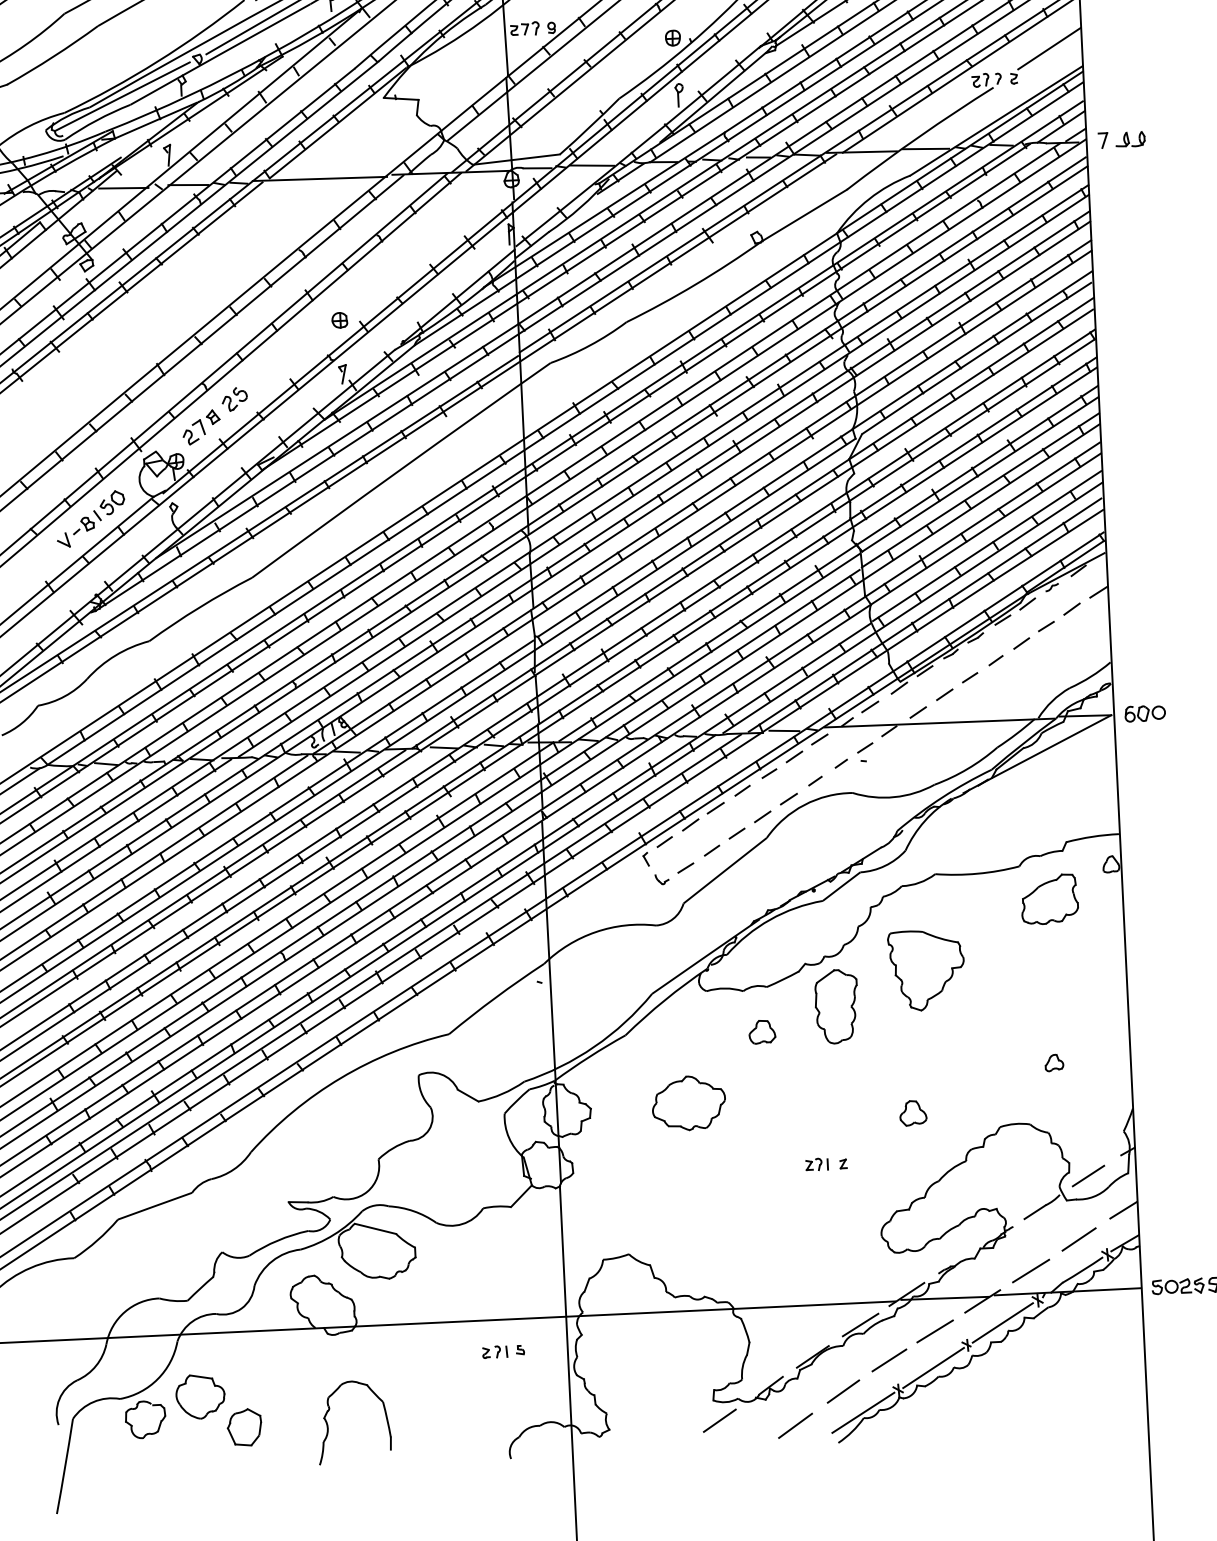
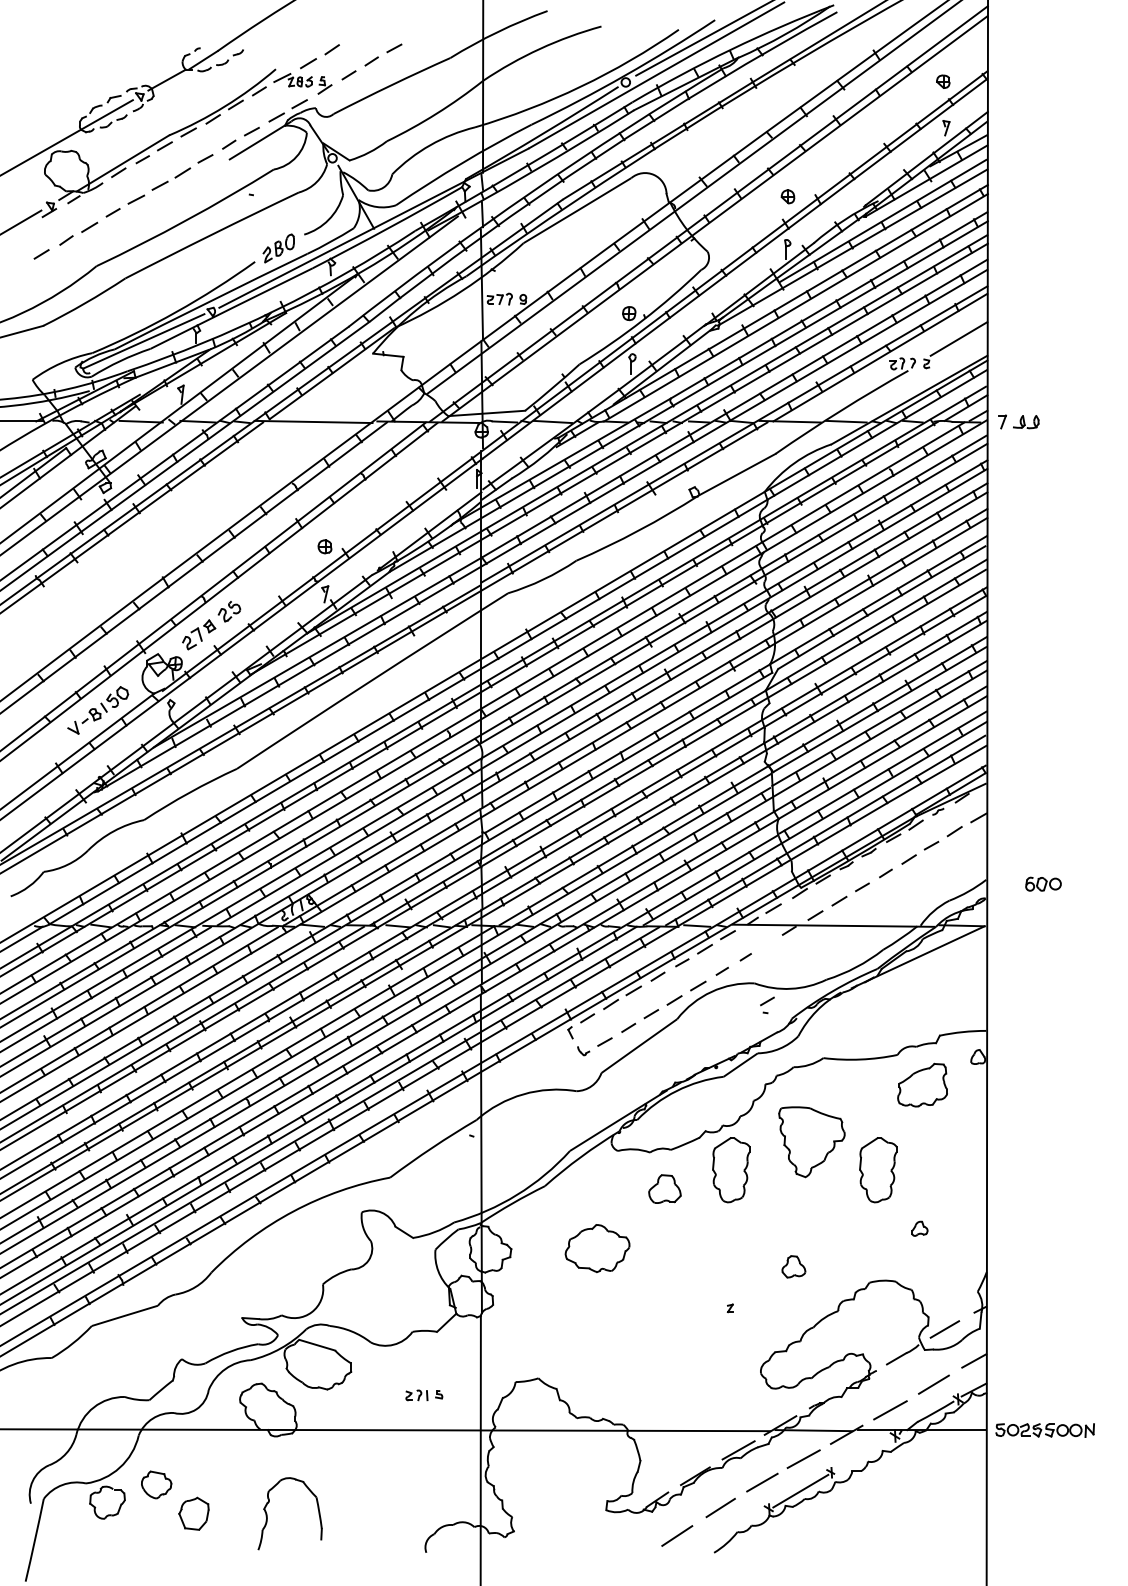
part: (1145, 712) -> (1043, 883), moved
part: (865, 752) -> (767, 1005), moved
part: (1004, 998) -> (878, 1170), added
part: (761, 1032) -> (664, 1189), size x1.4
part: (817, 1164) -> (707, 1307), removed
line: (1002, 1322) -> (863, 1454), removed
part: (503, 1351) -> (424, 1395), moved
part: (200, 1396) -> (156, 1484), size x0.7
line: (863, 1412) -> (737, 1527), removed
line: (719, 1421) -> (610, 1528), removed

